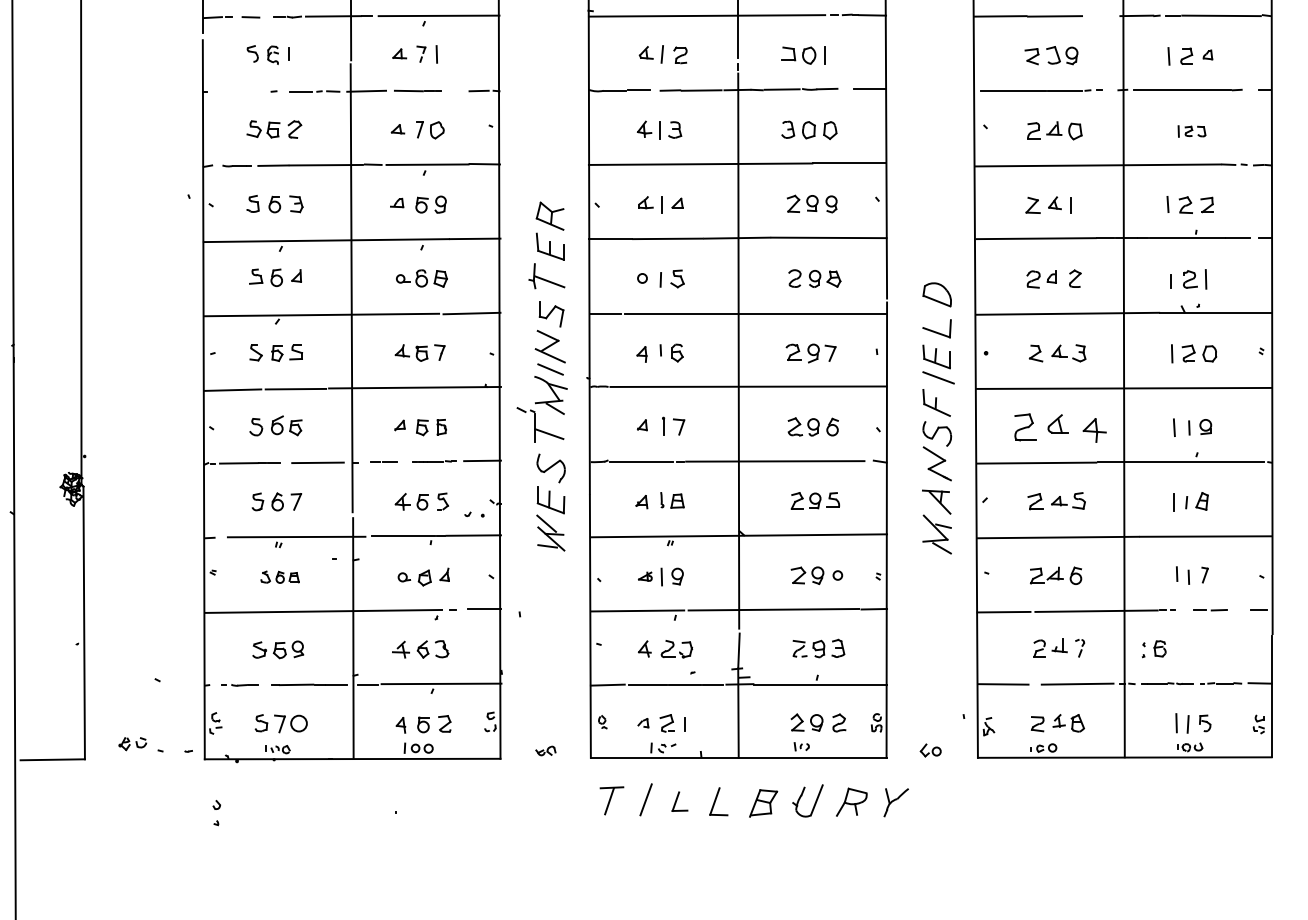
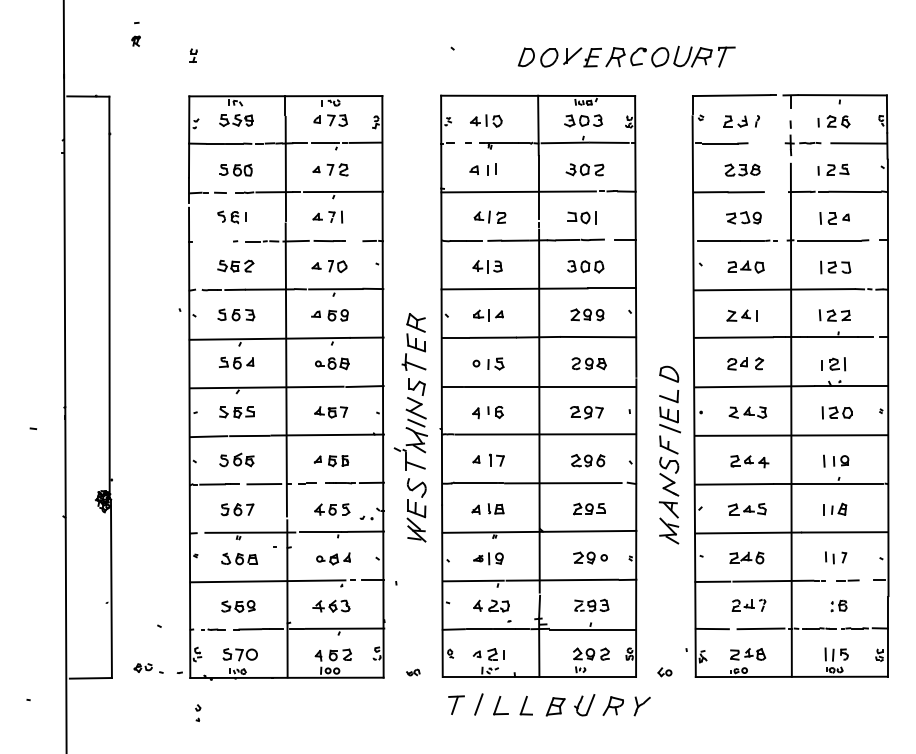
part: (1191, 131) -> (835, 267), size x1.67
part: (1060, 428) -> (749, 461), size x0.62
part: (280, 576) -> (239, 558), size x1.43
part: (1153, 648) -> (838, 605), moved
part: (679, 801) -> (500, 705), size x1.43

